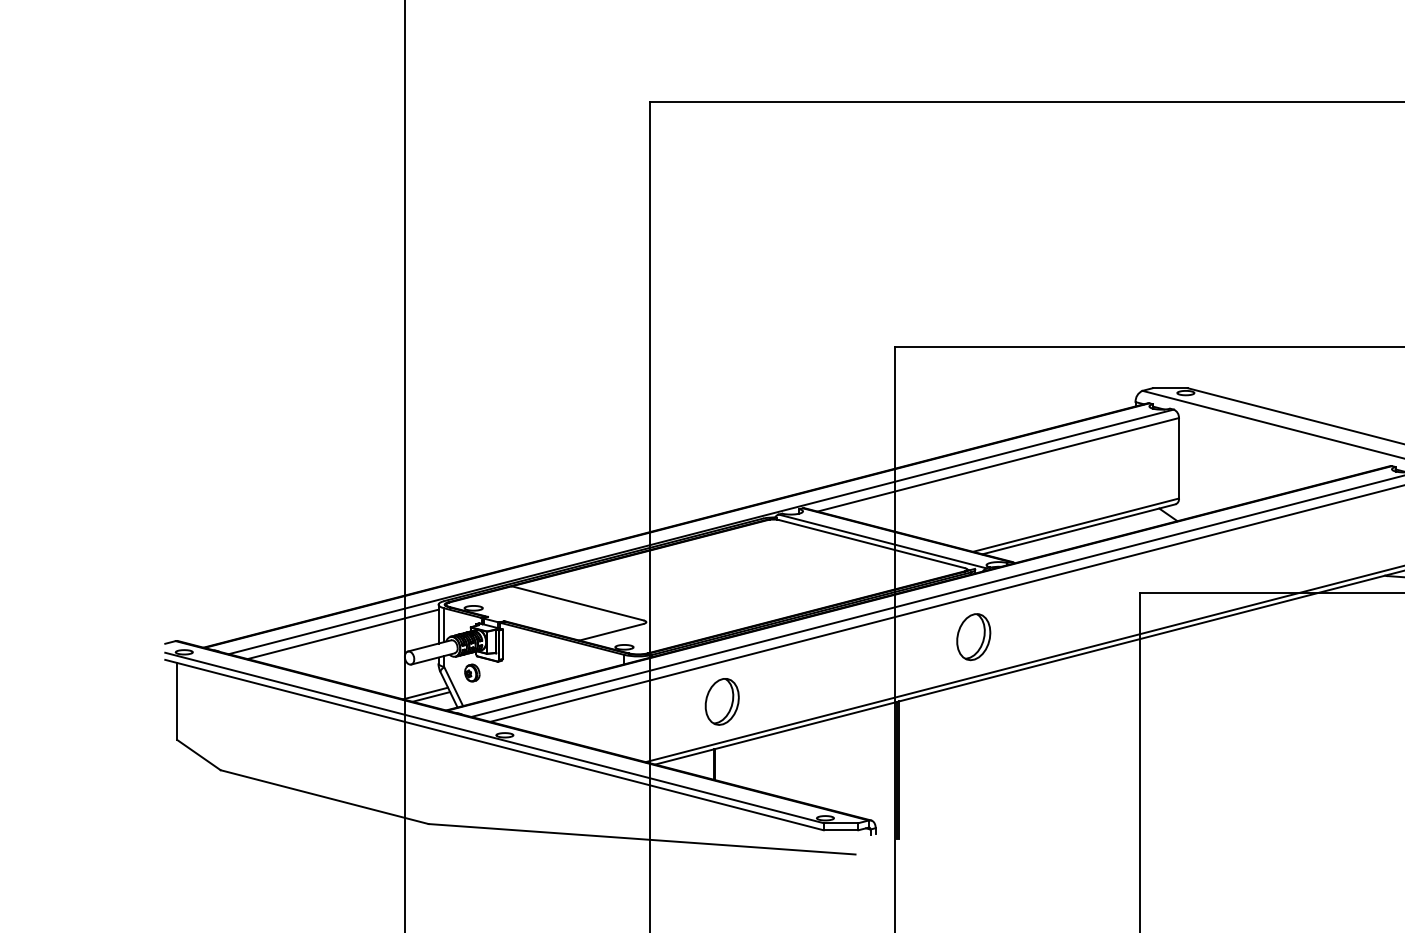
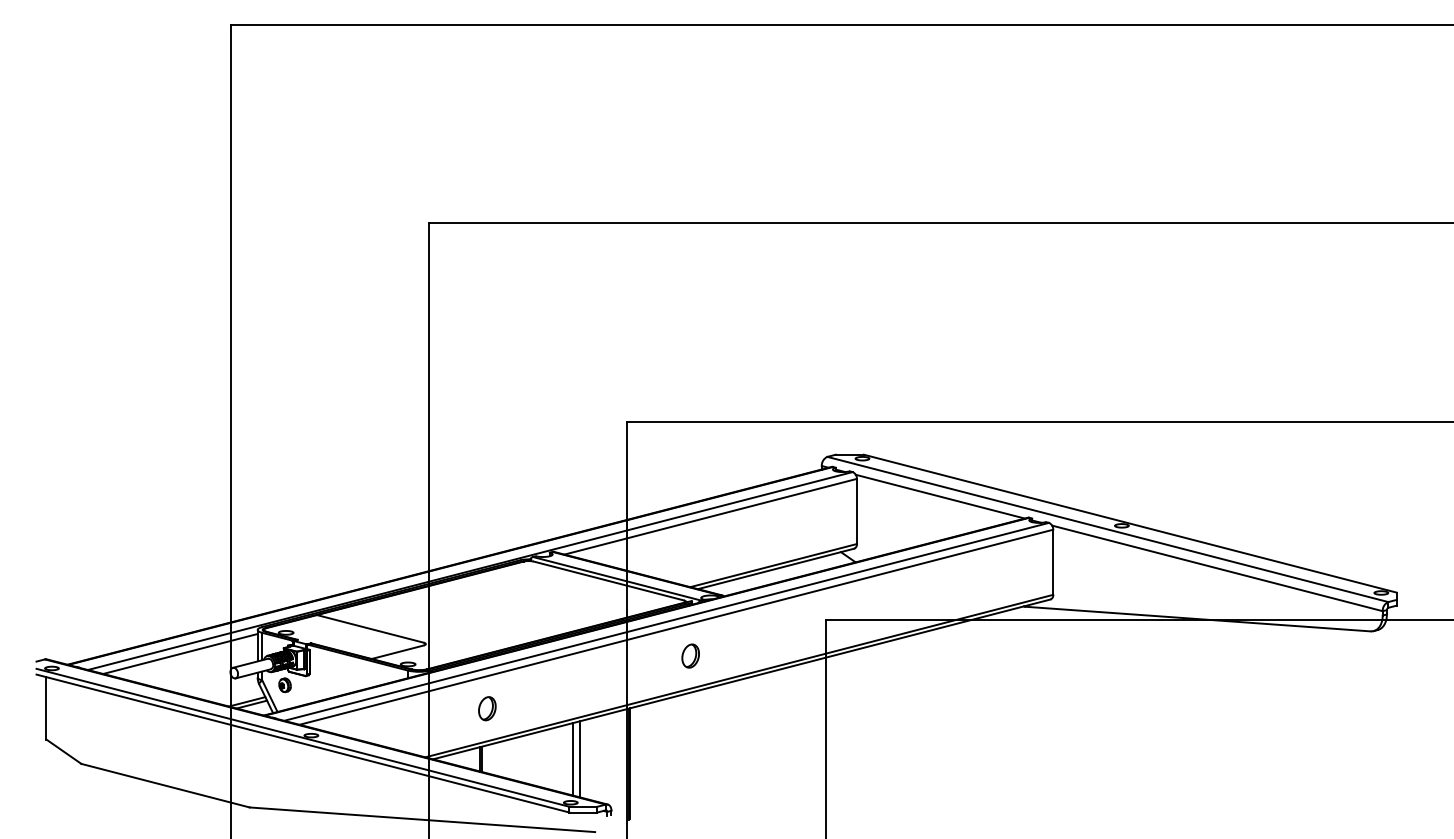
line: (1281, 439) -> (939, 496), added
part: (973, 636) -> (690, 655), size x0.62
part: (722, 701) -> (487, 708), size x0.62
line: (827, 764) -> (572, 759), added
line: (836, 764) -> (579, 759), added

